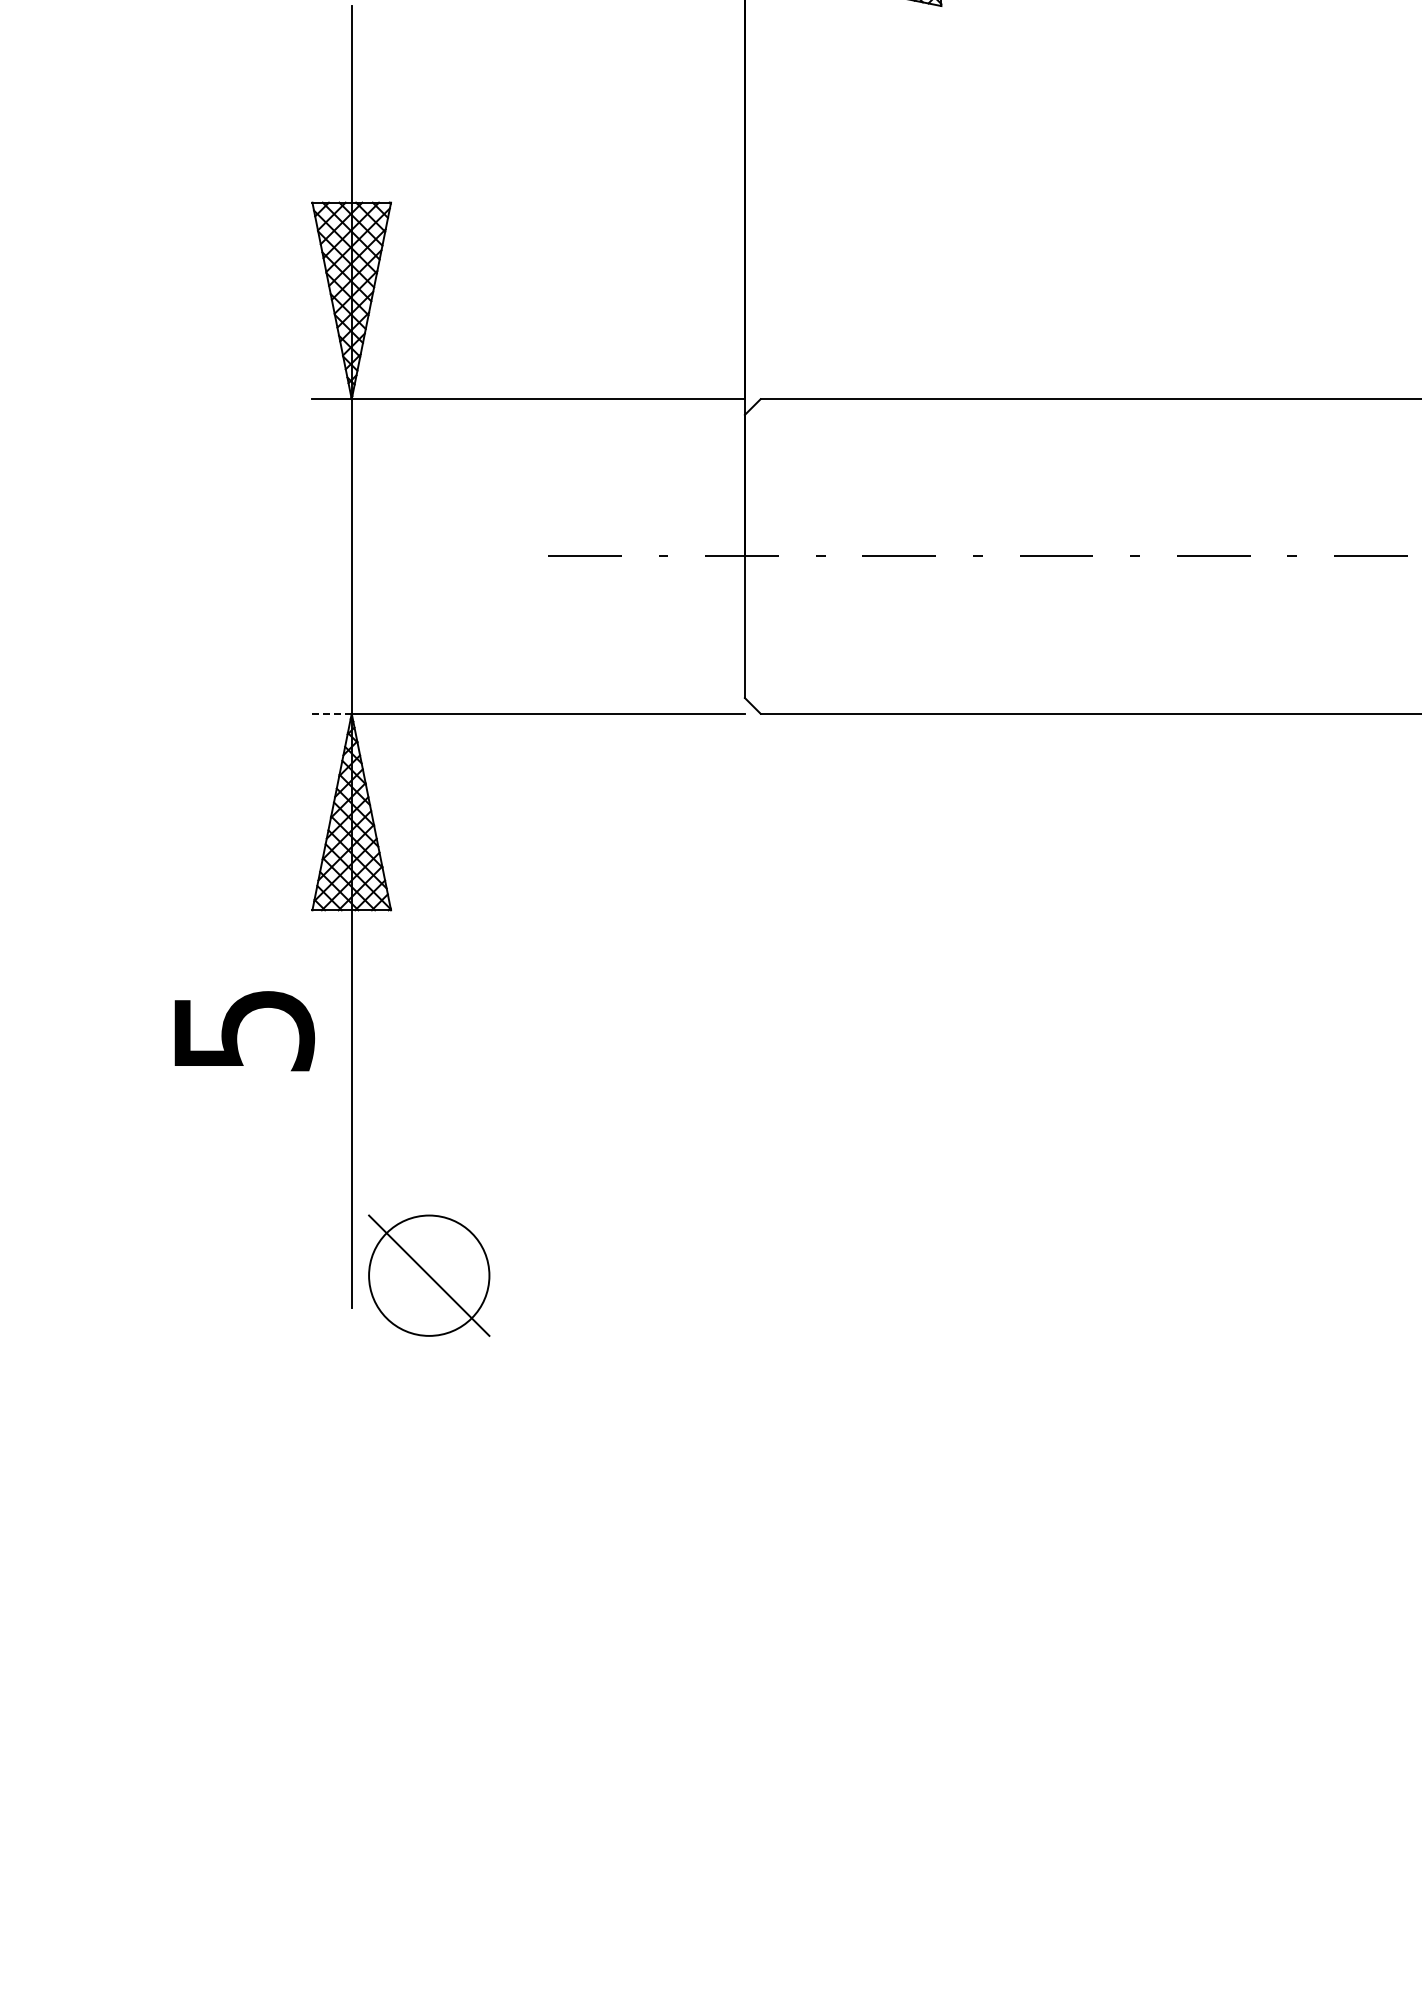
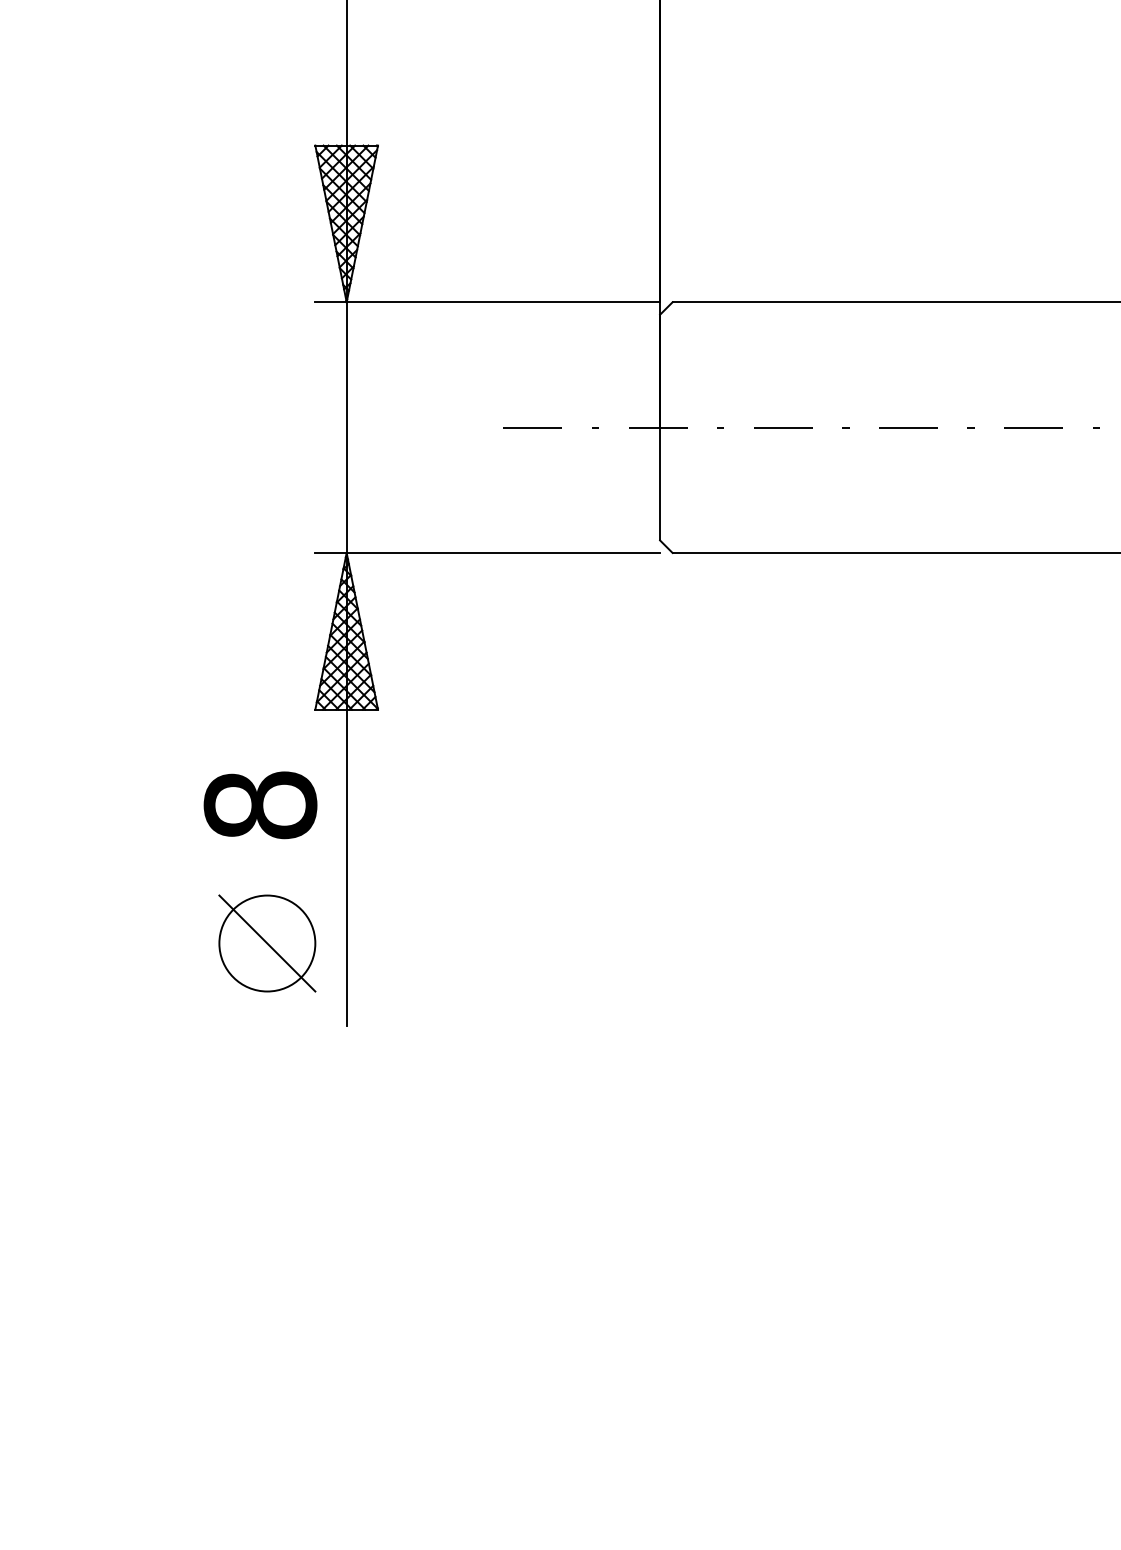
line: (332, 713) -> (331, 552), dashed -> solid
text: (243, 1029) -> (260, 804), 5 -> 8
part: (429, 1275) -> (267, 943), moved

